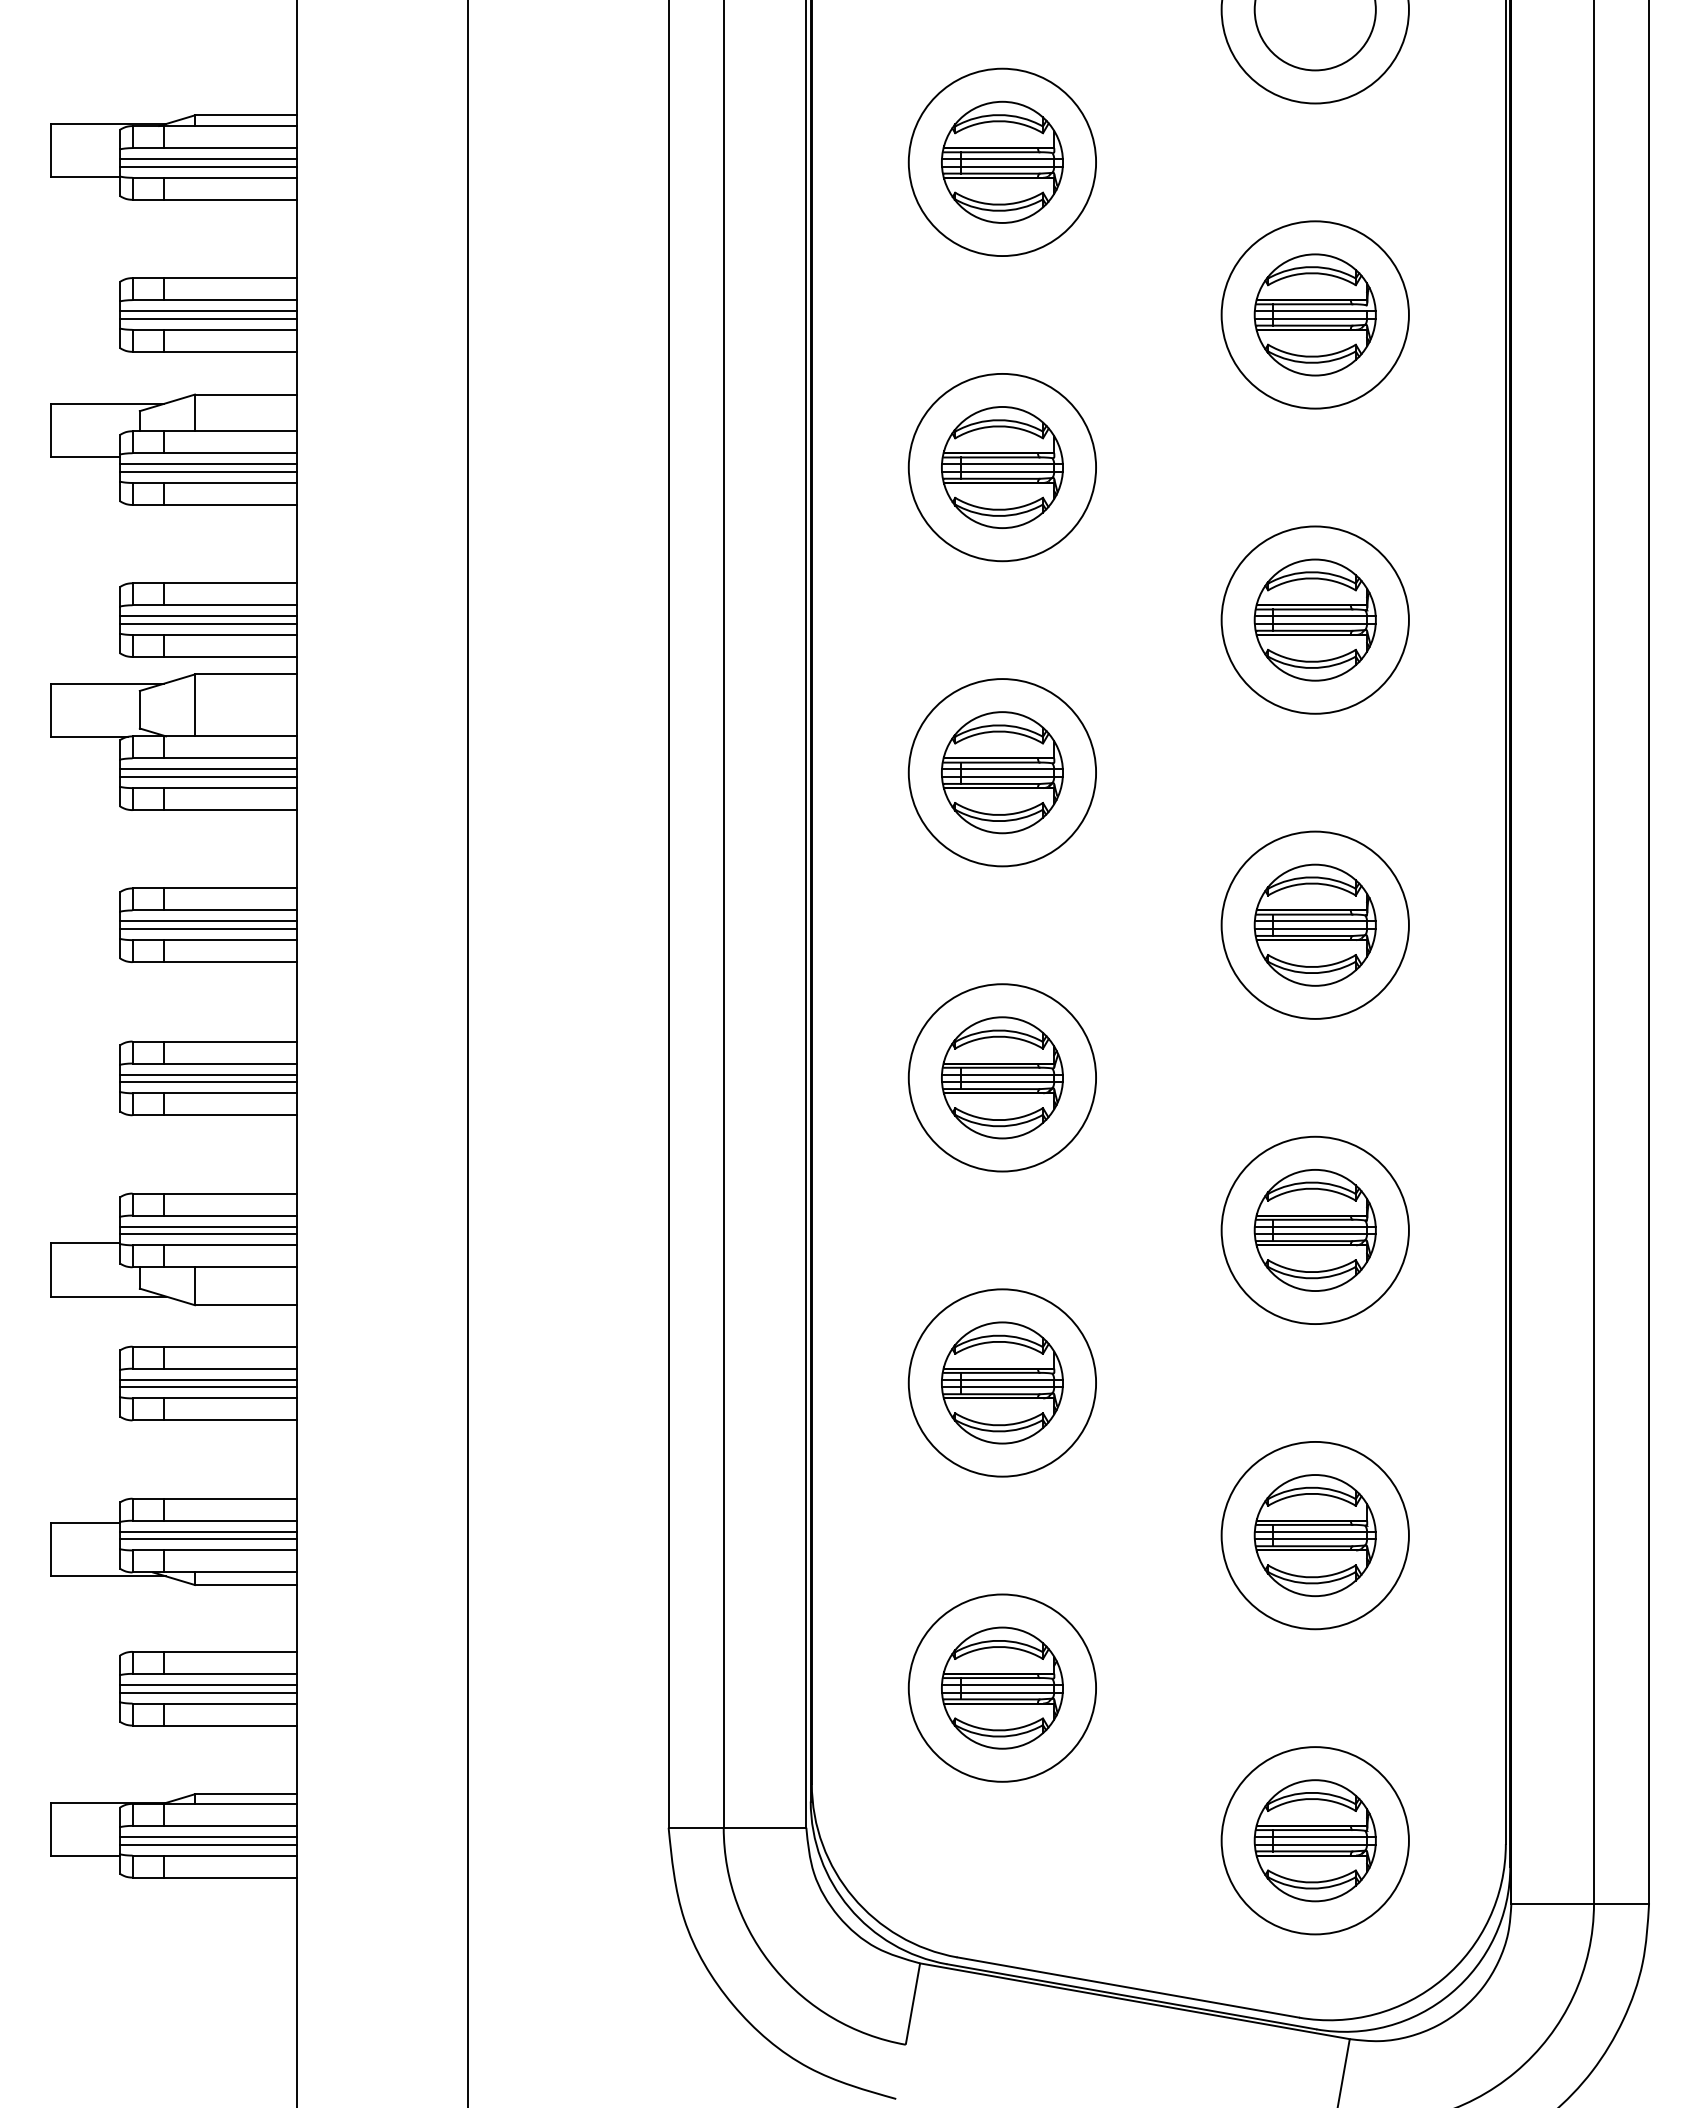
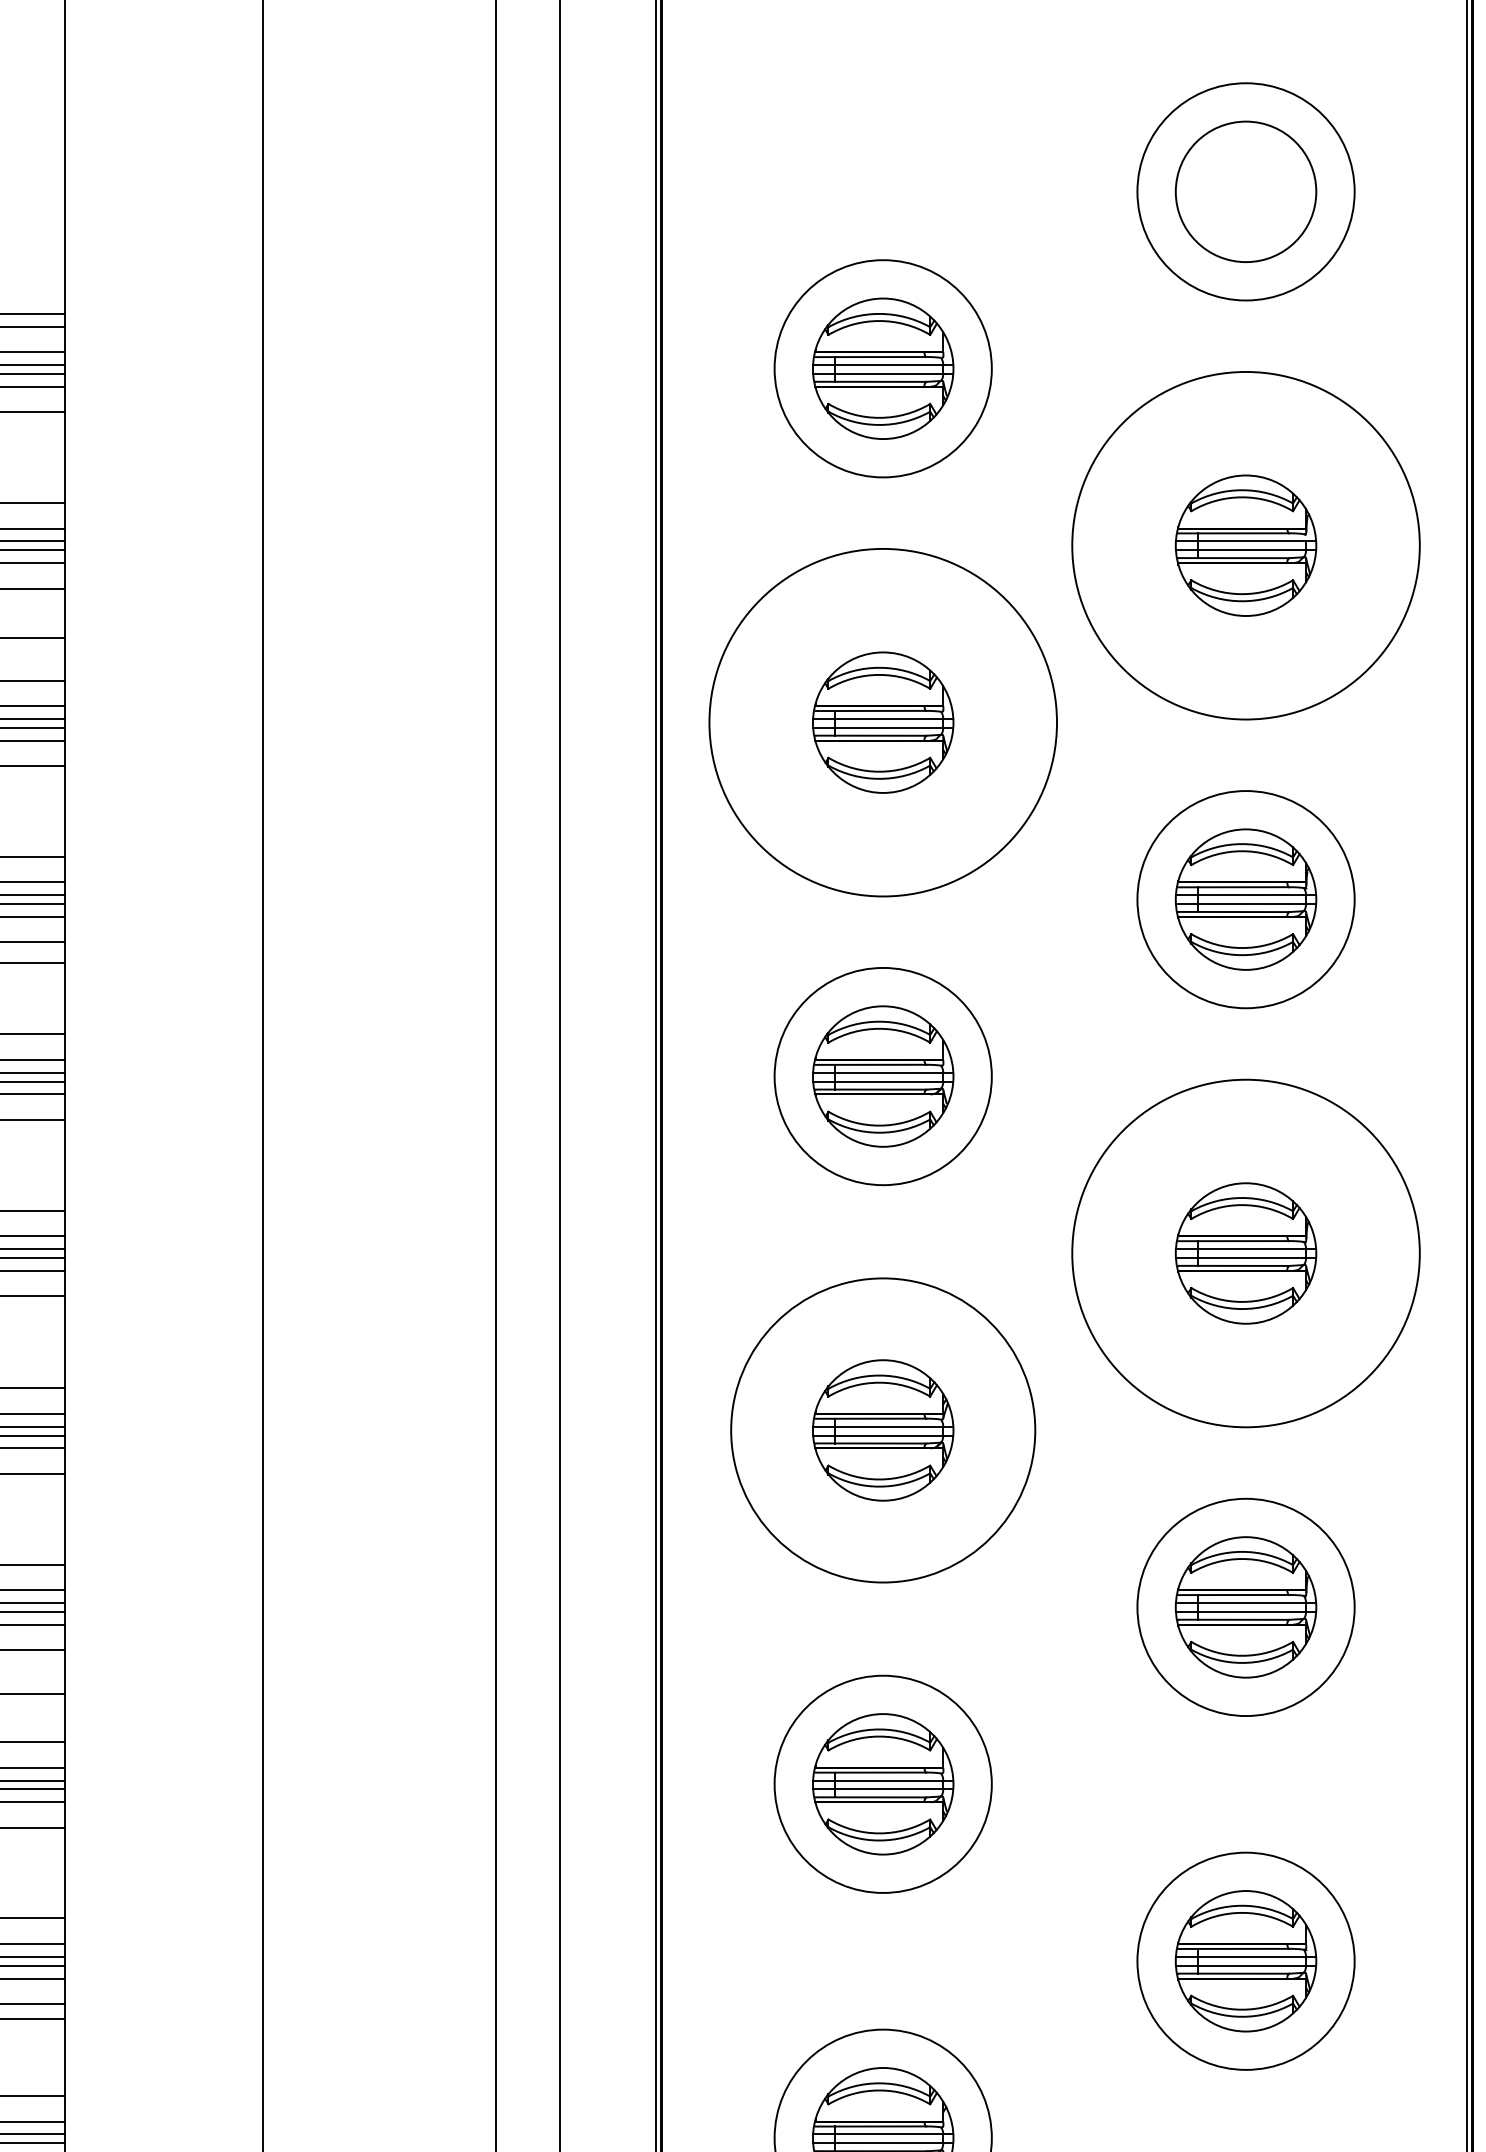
circle: (1314, 314) -> (1245, 545), size x1.6
circle: (1002, 467) -> (883, 722), size x1.6
circle: (1314, 924) -> (1245, 1252), size x1.6
circle: (1002, 1077) -> (883, 1430), size x1.4

